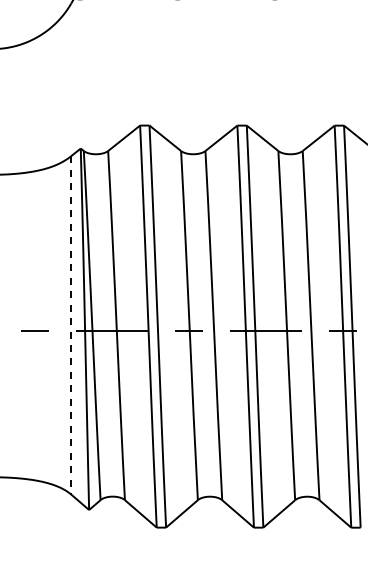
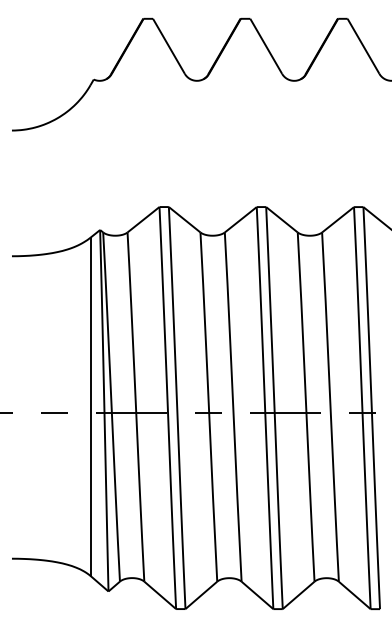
line: (71, 326) -> (90, 407), dashed -> solid

